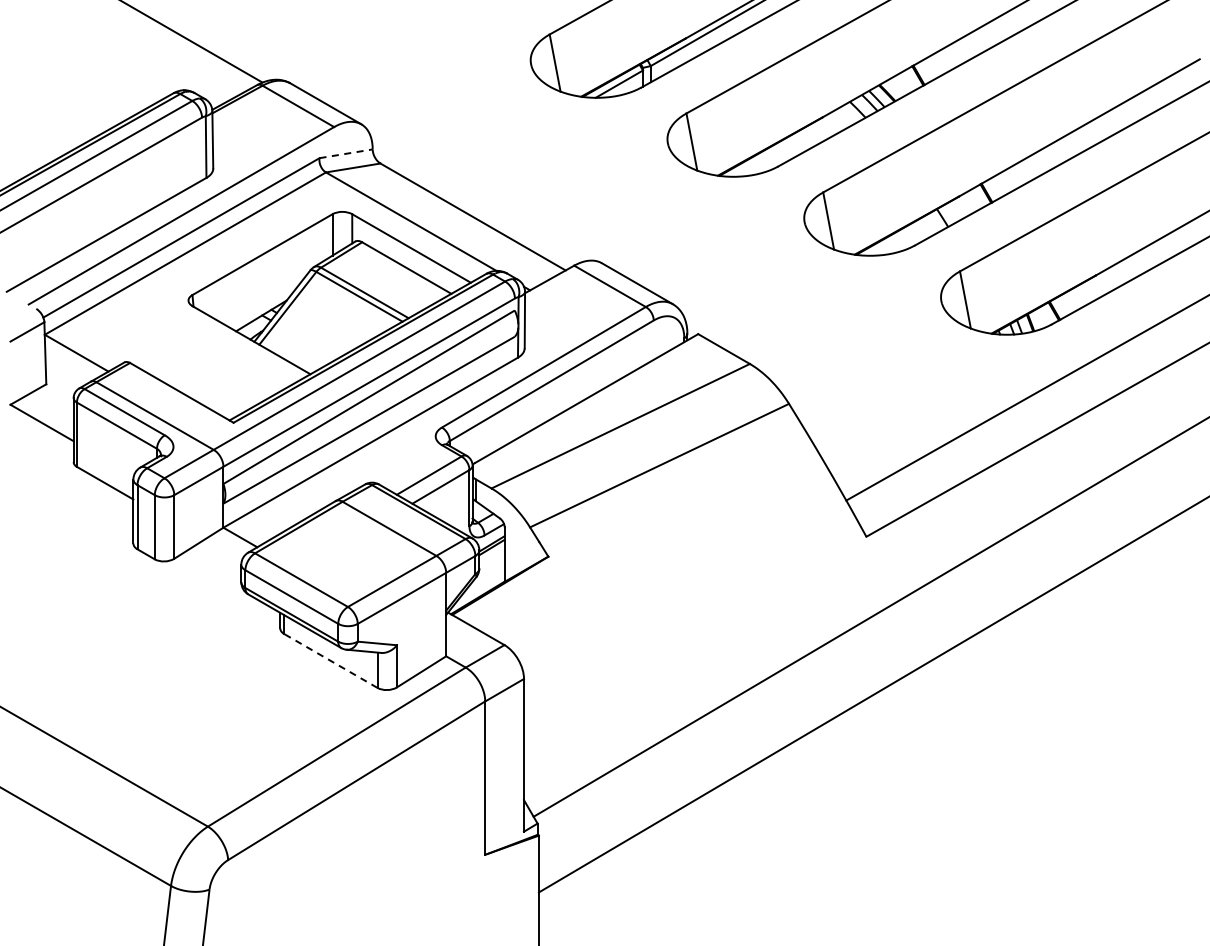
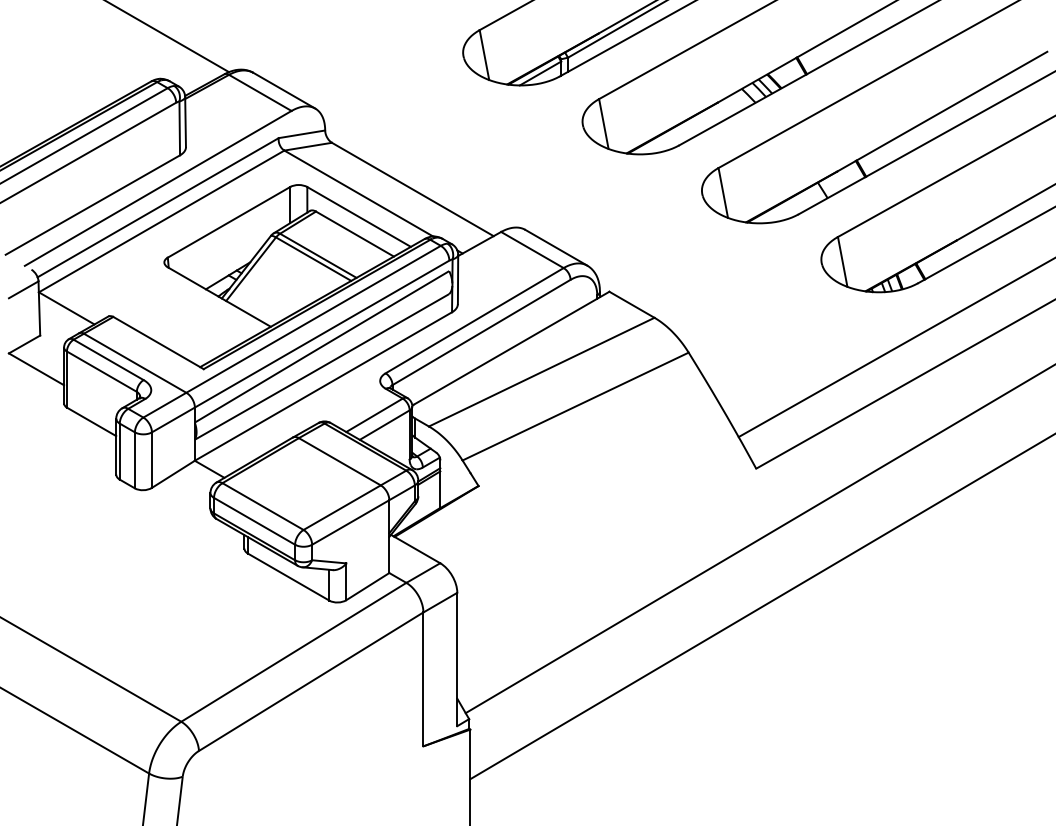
line: (346, 153) -> (302, 134), dashed -> solid
line: (330, 660) -> (288, 576), dashed -> solid

